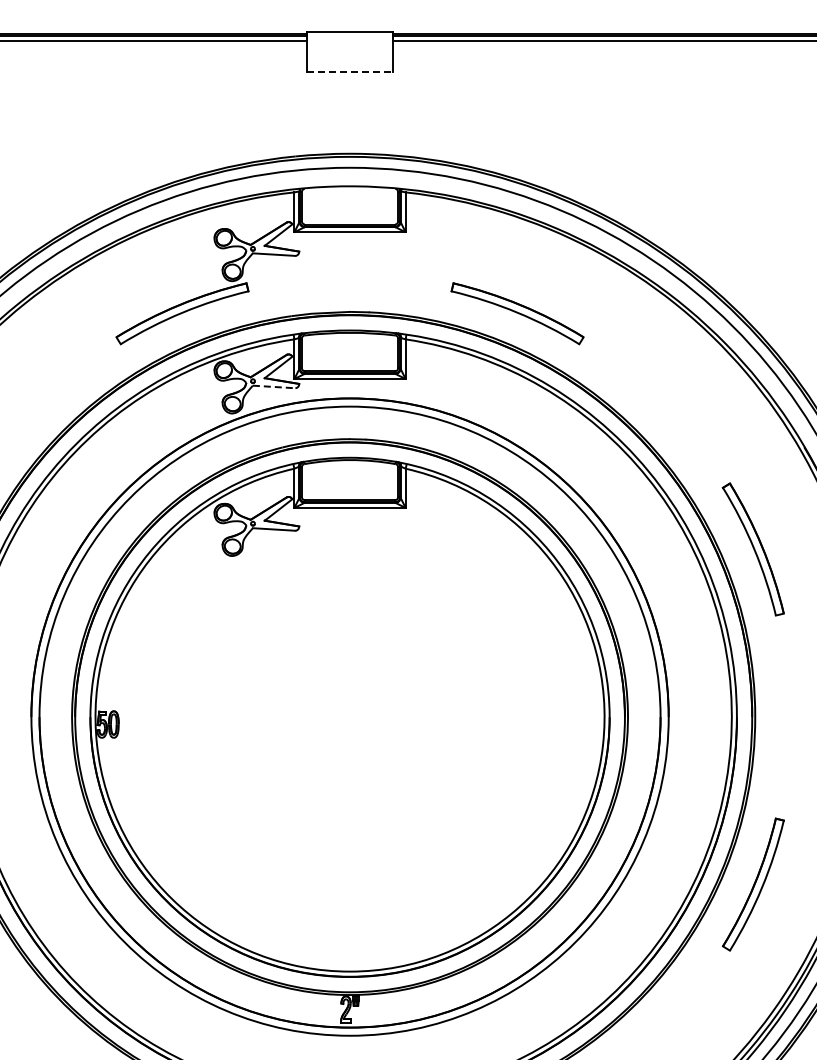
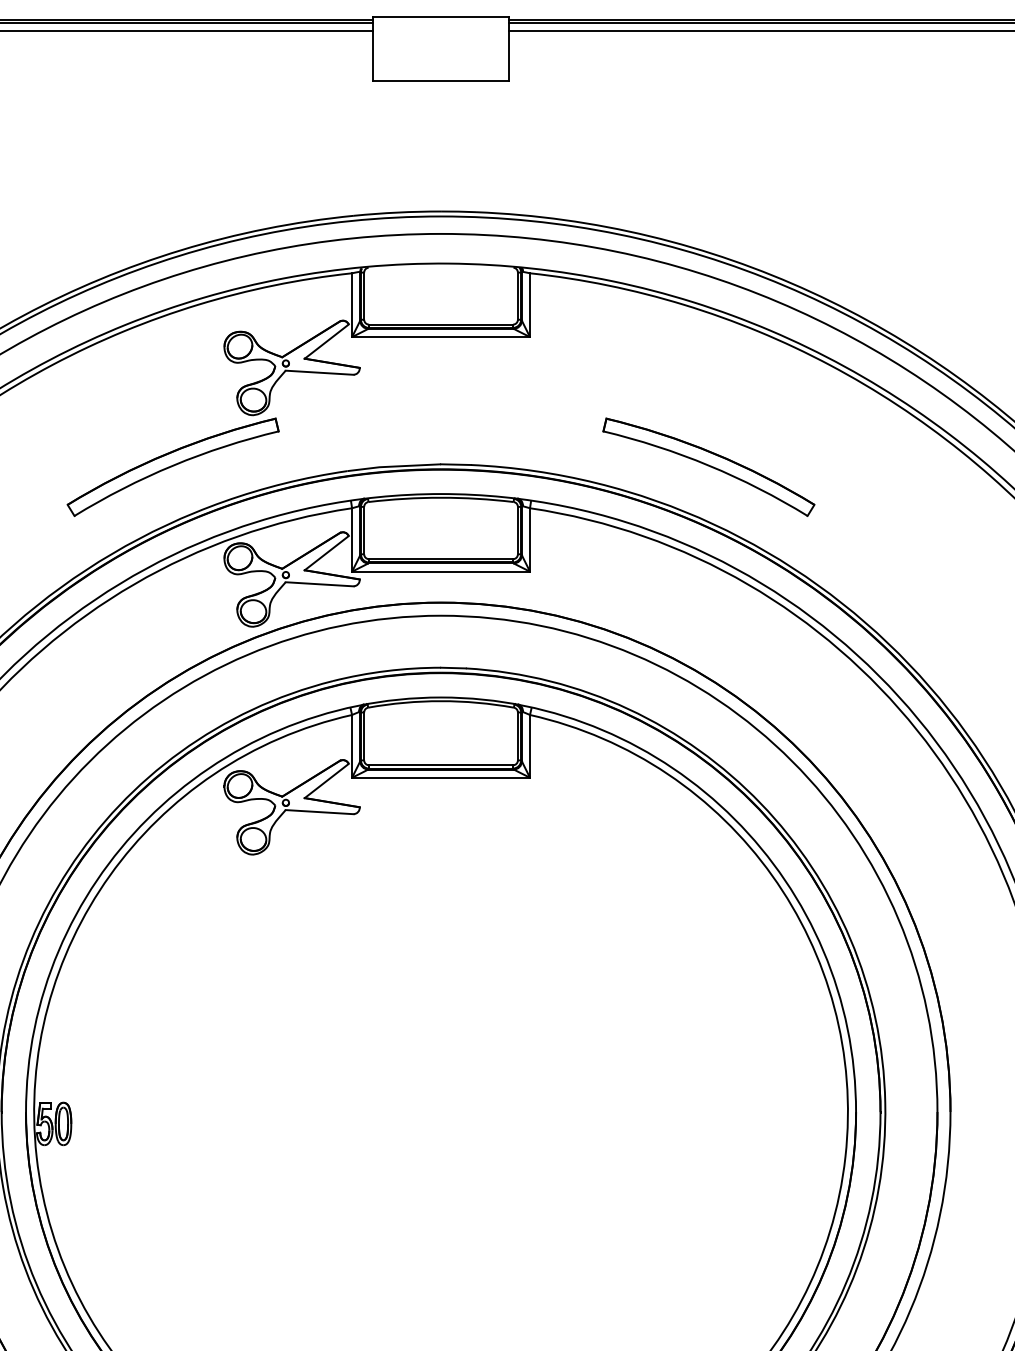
line: (350, 72) -> (441, 81), dashed -> solid
line: (274, 387) -> (320, 585), dashed -> solid

